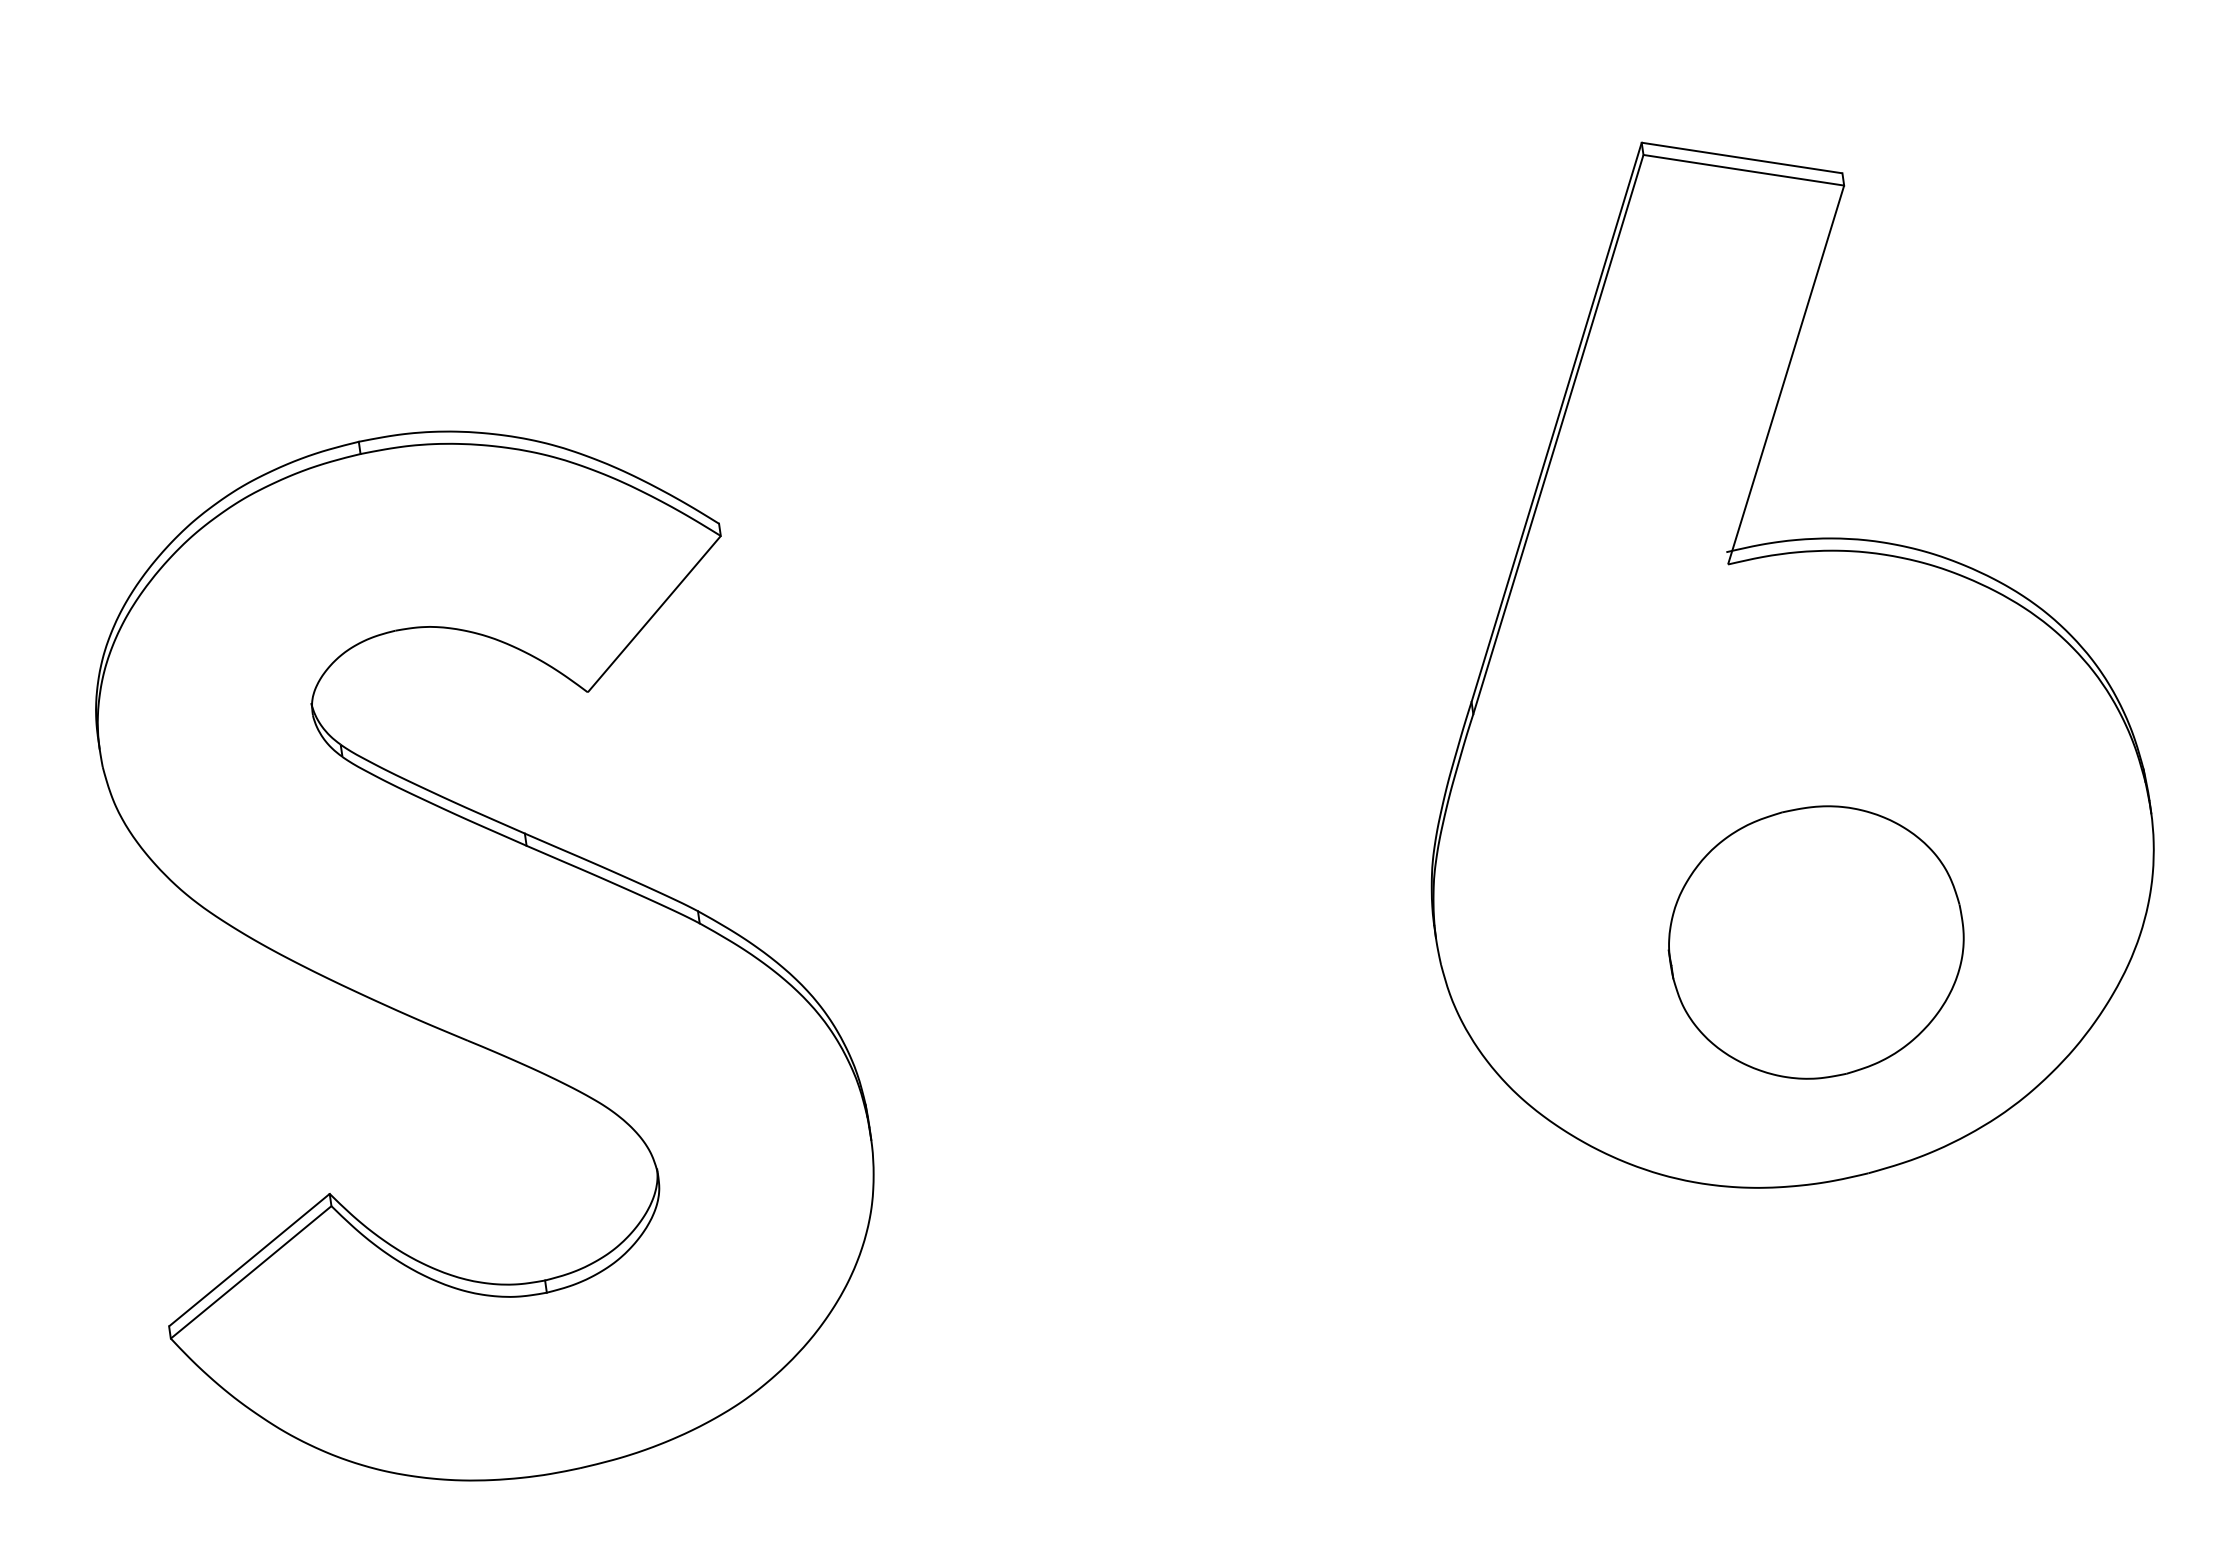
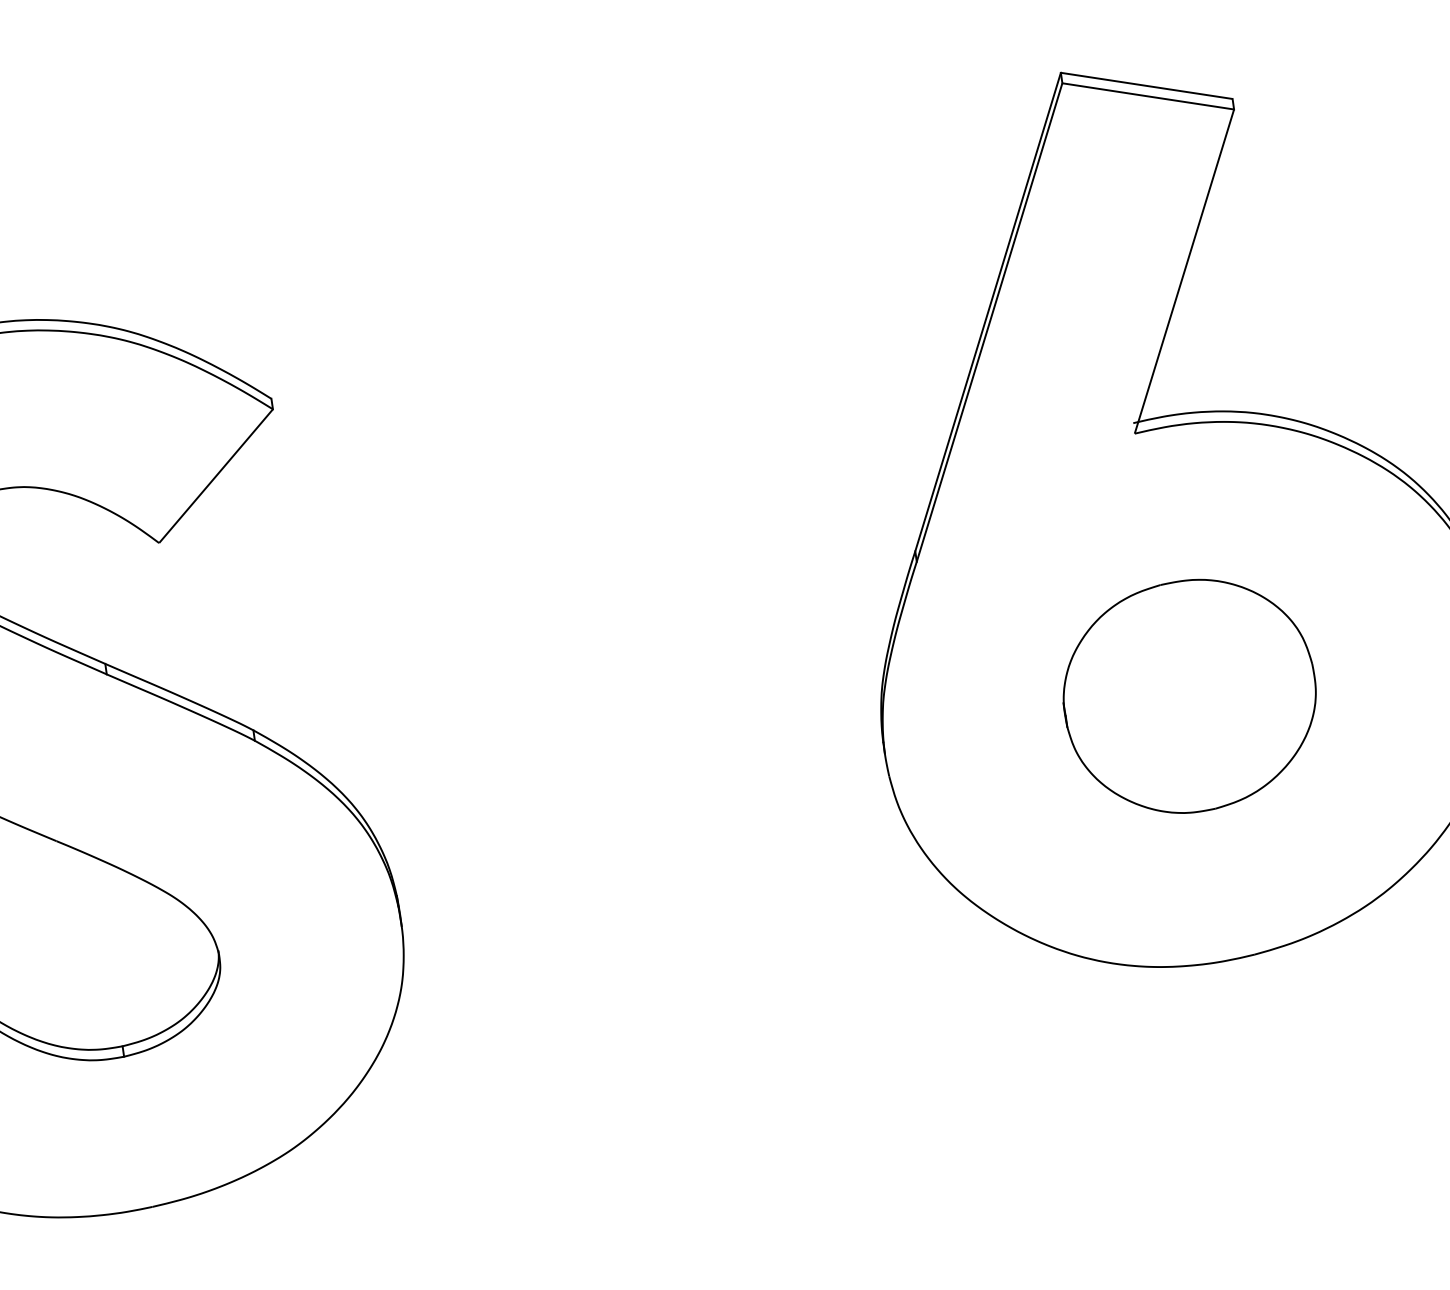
part: (1815, 942) -> (1189, 696), moved

